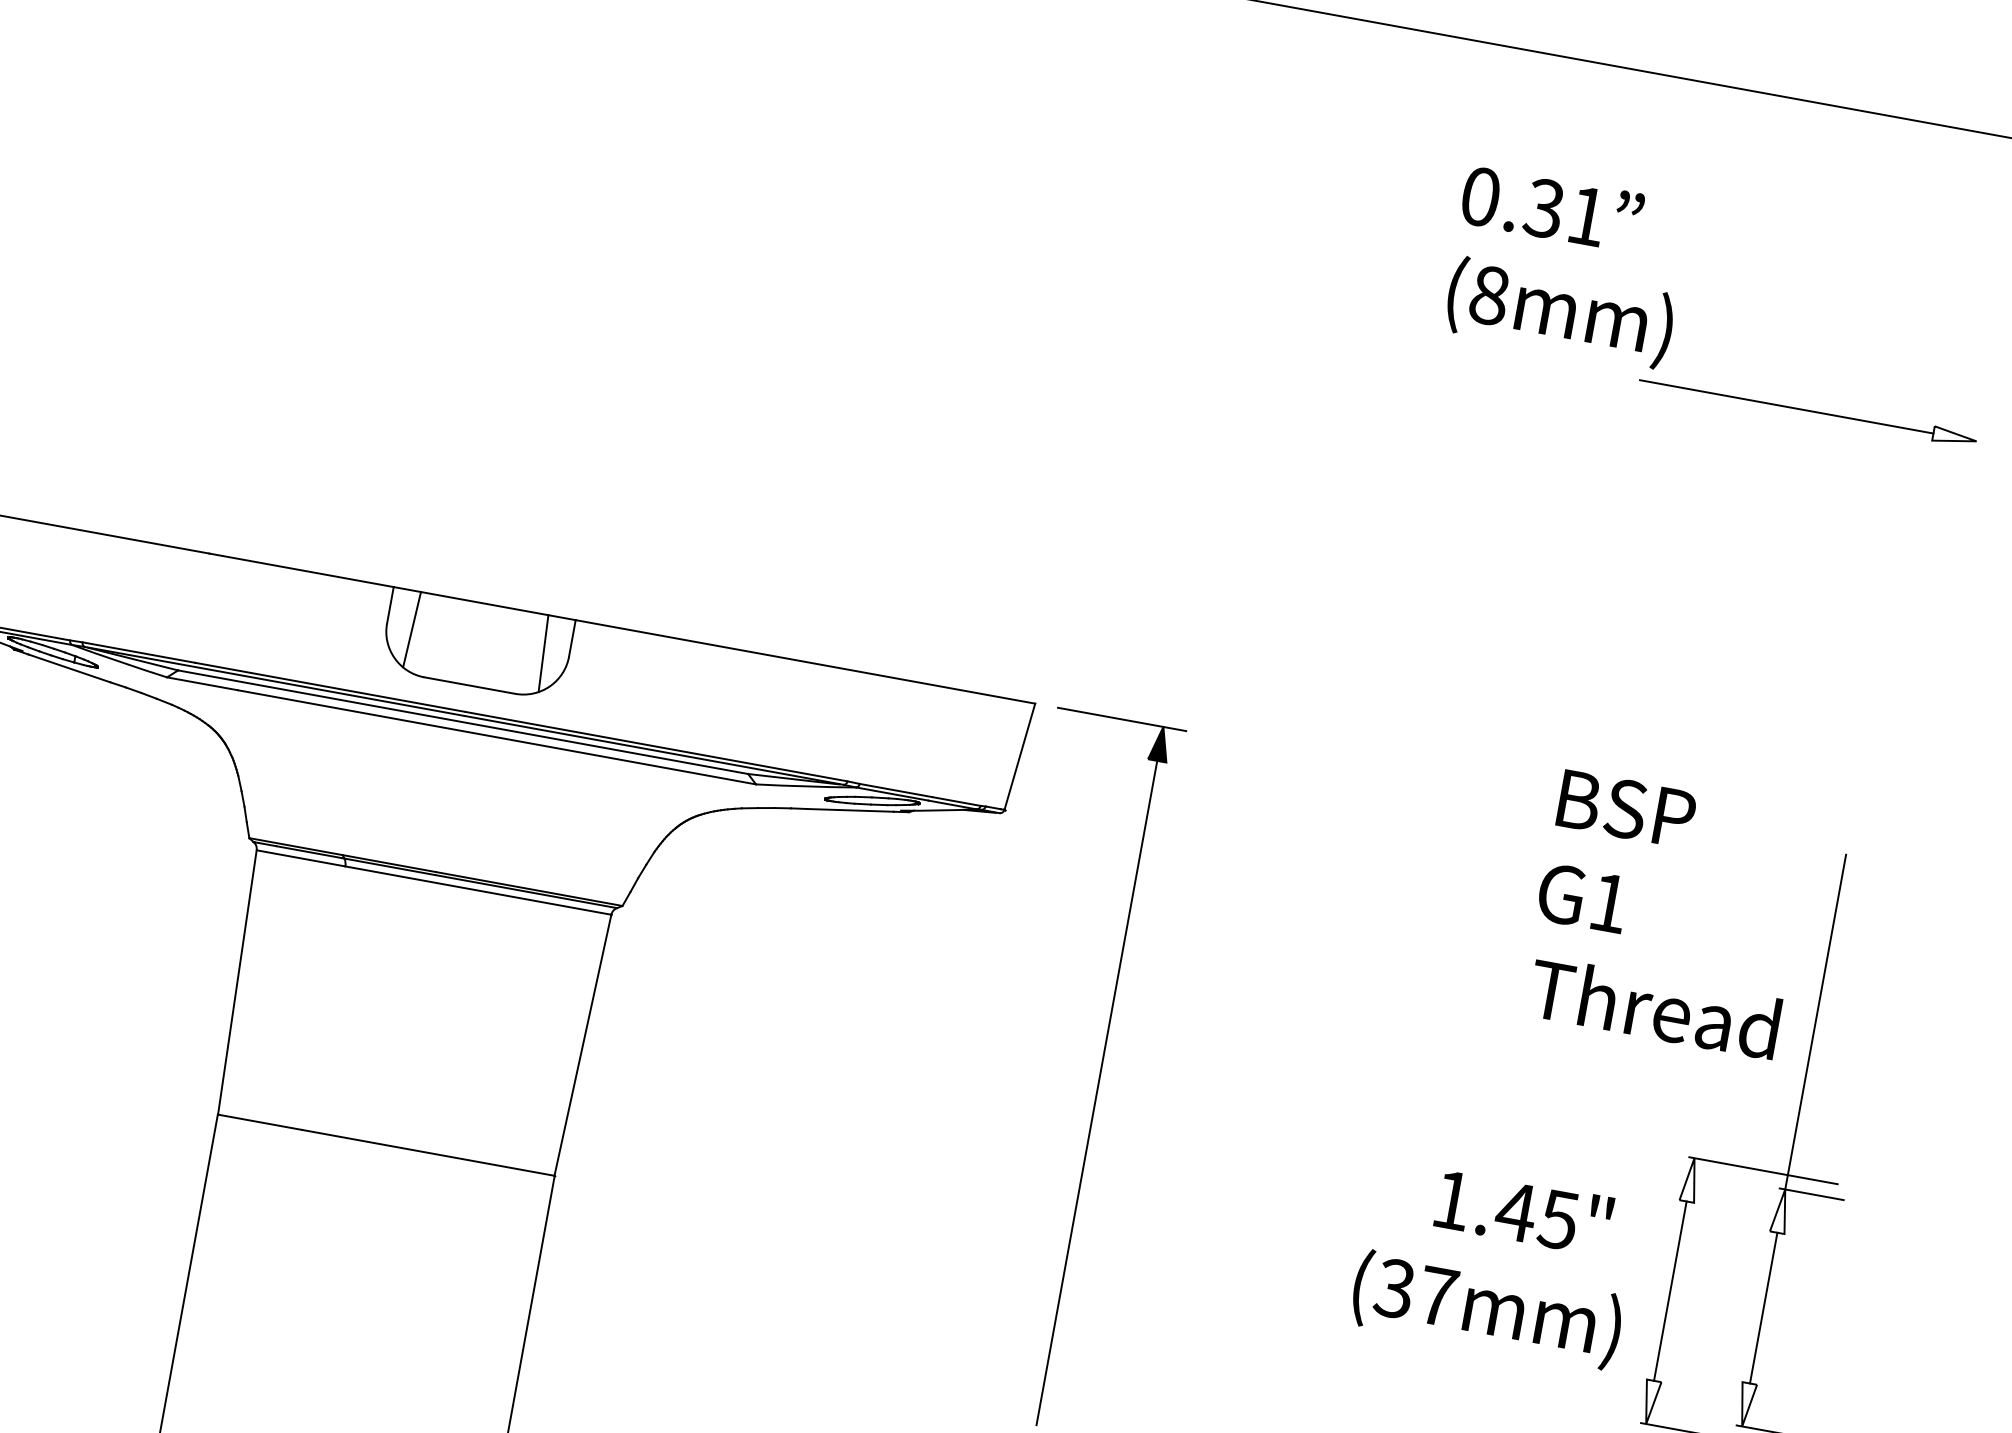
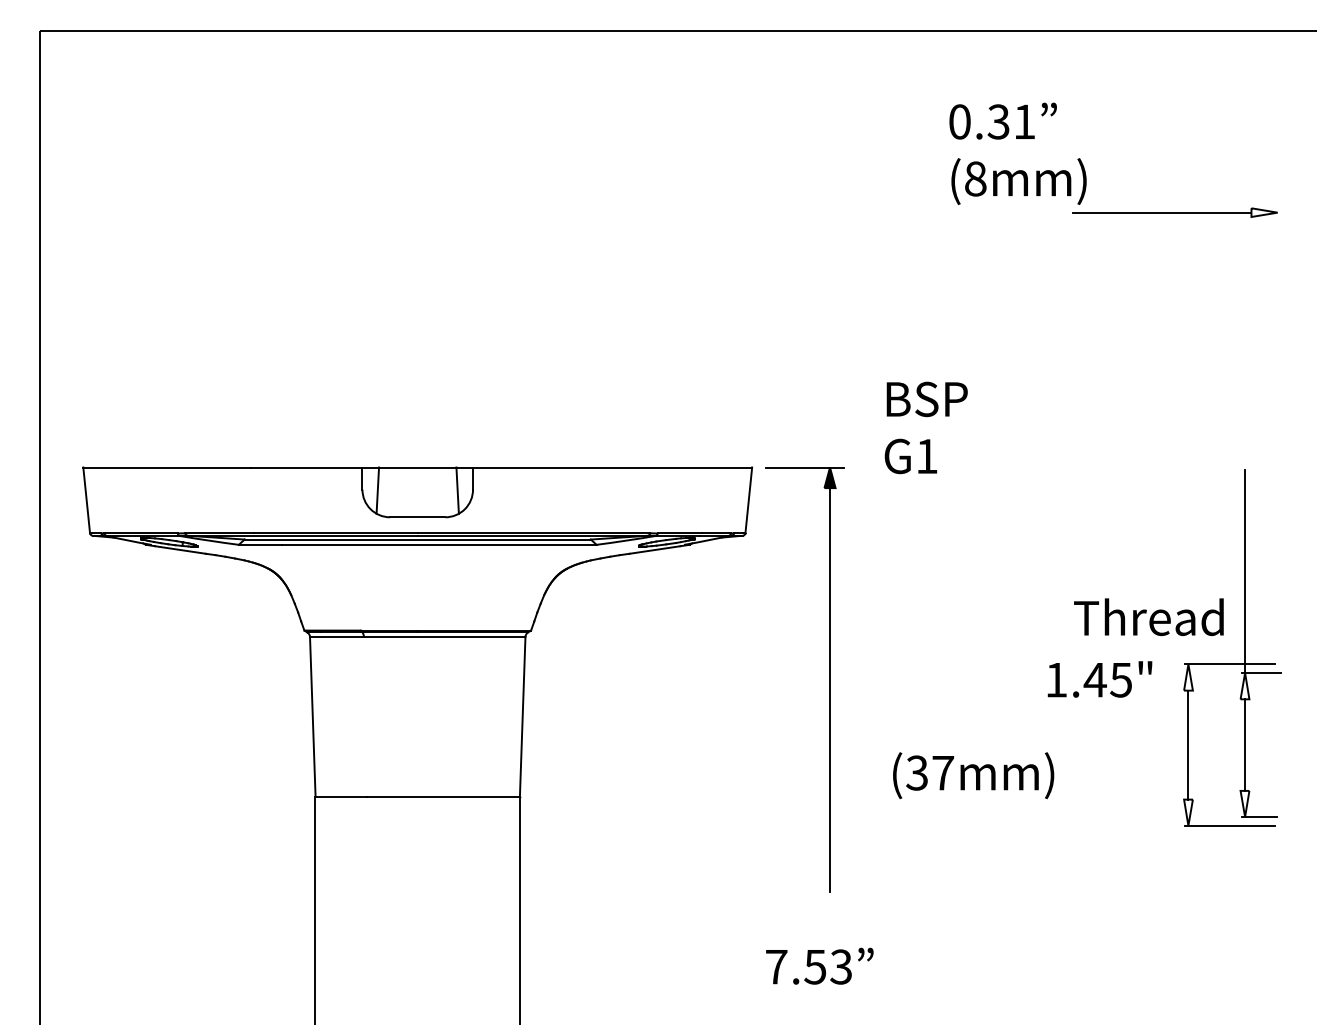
text: (1615, 854) -> (925, 427), moved
text: (1653, 1008) -> (1148, 617), moved
text: (1523, 1212) -> (1099, 679), moved
text: (1486, 1309) -> (973, 775), moved

